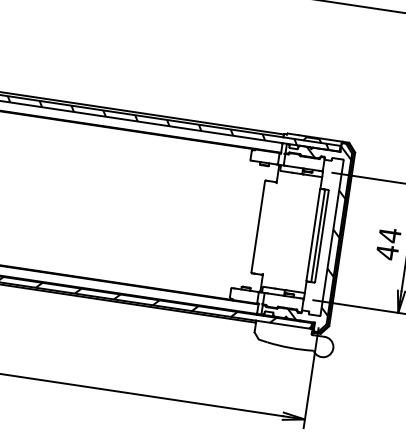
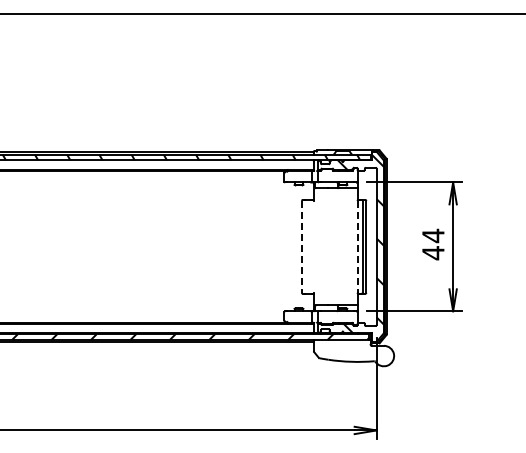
line: (257, 226) -> (301, 246), solid -> dashed
line: (313, 234) -> (357, 246), solid -> dashed

